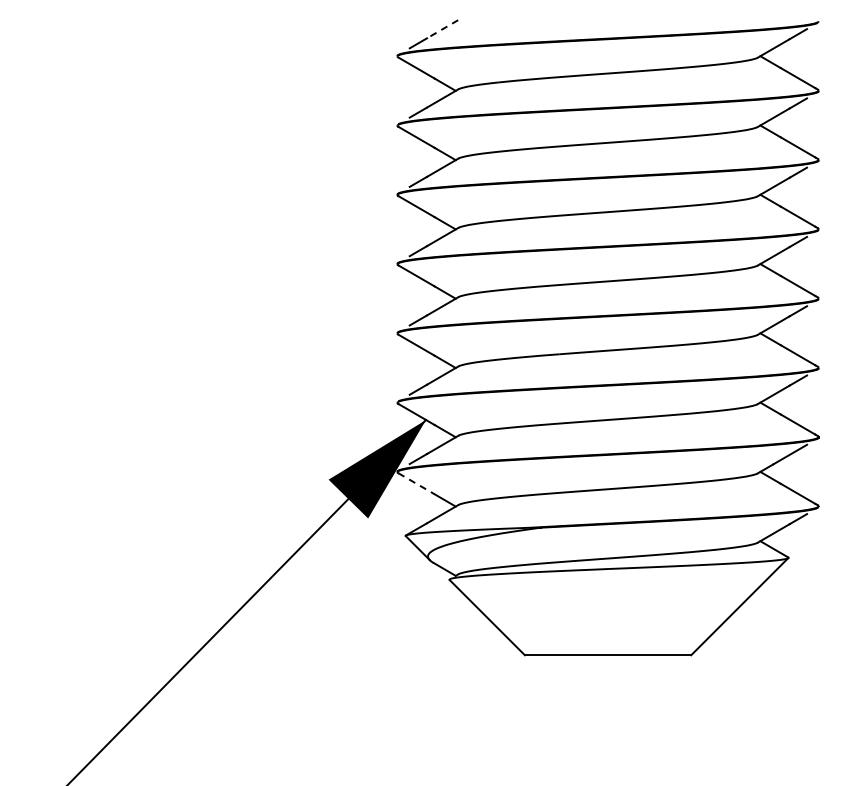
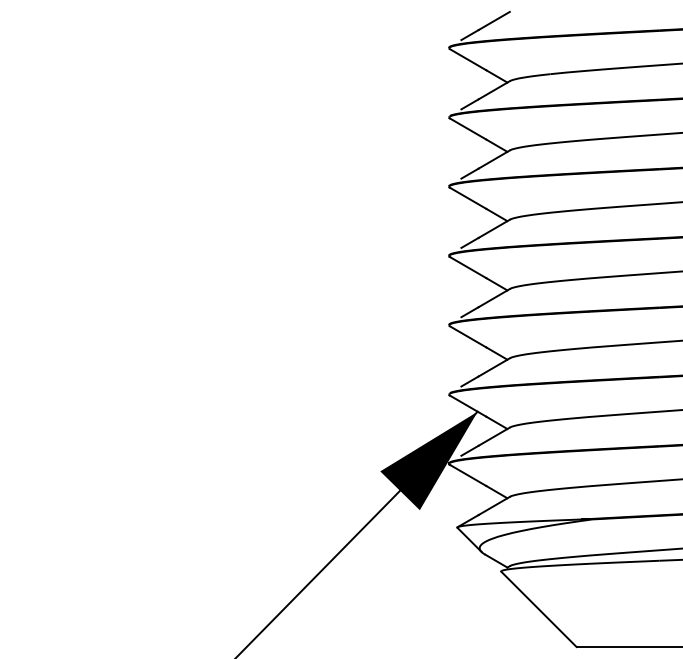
line: (442, 29) -> (494, 21), dashed -> solid
line: (416, 483) -> (468, 475), dashed -> solid

